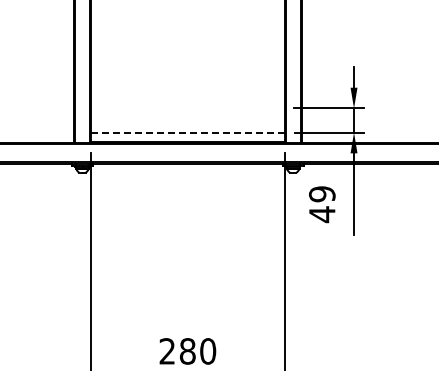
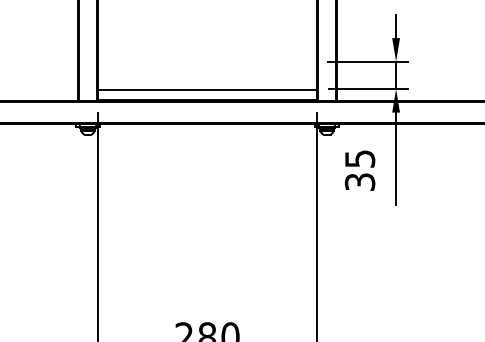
line: (187, 133) -> (207, 90), dashed -> solid
text: (321, 204) -> (359, 170), 49 -> 35

